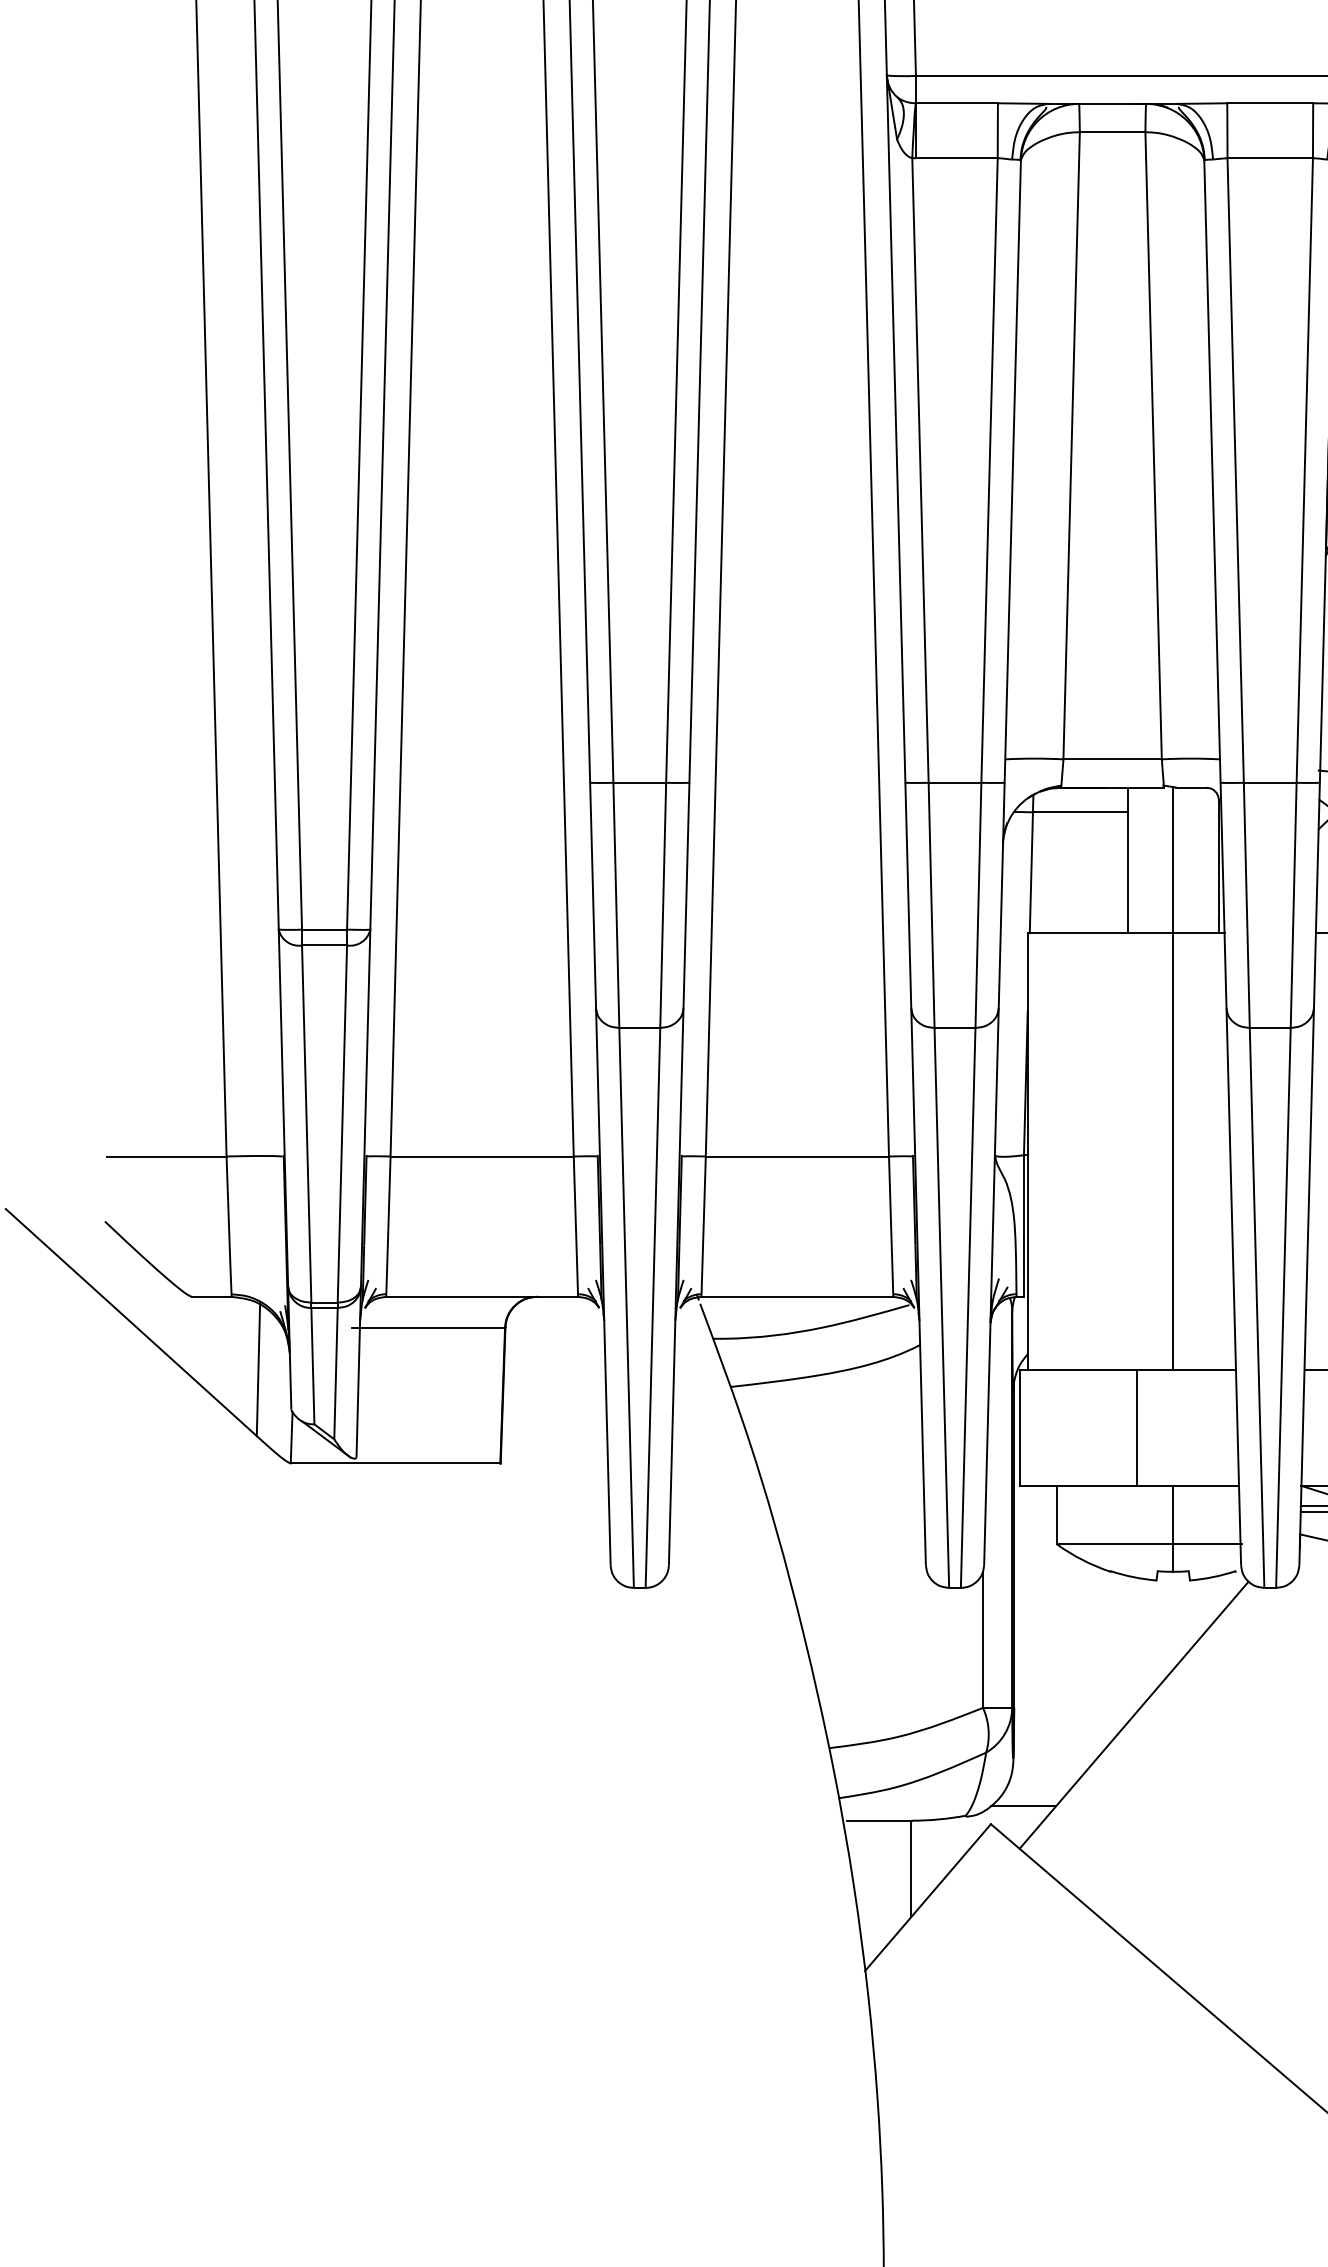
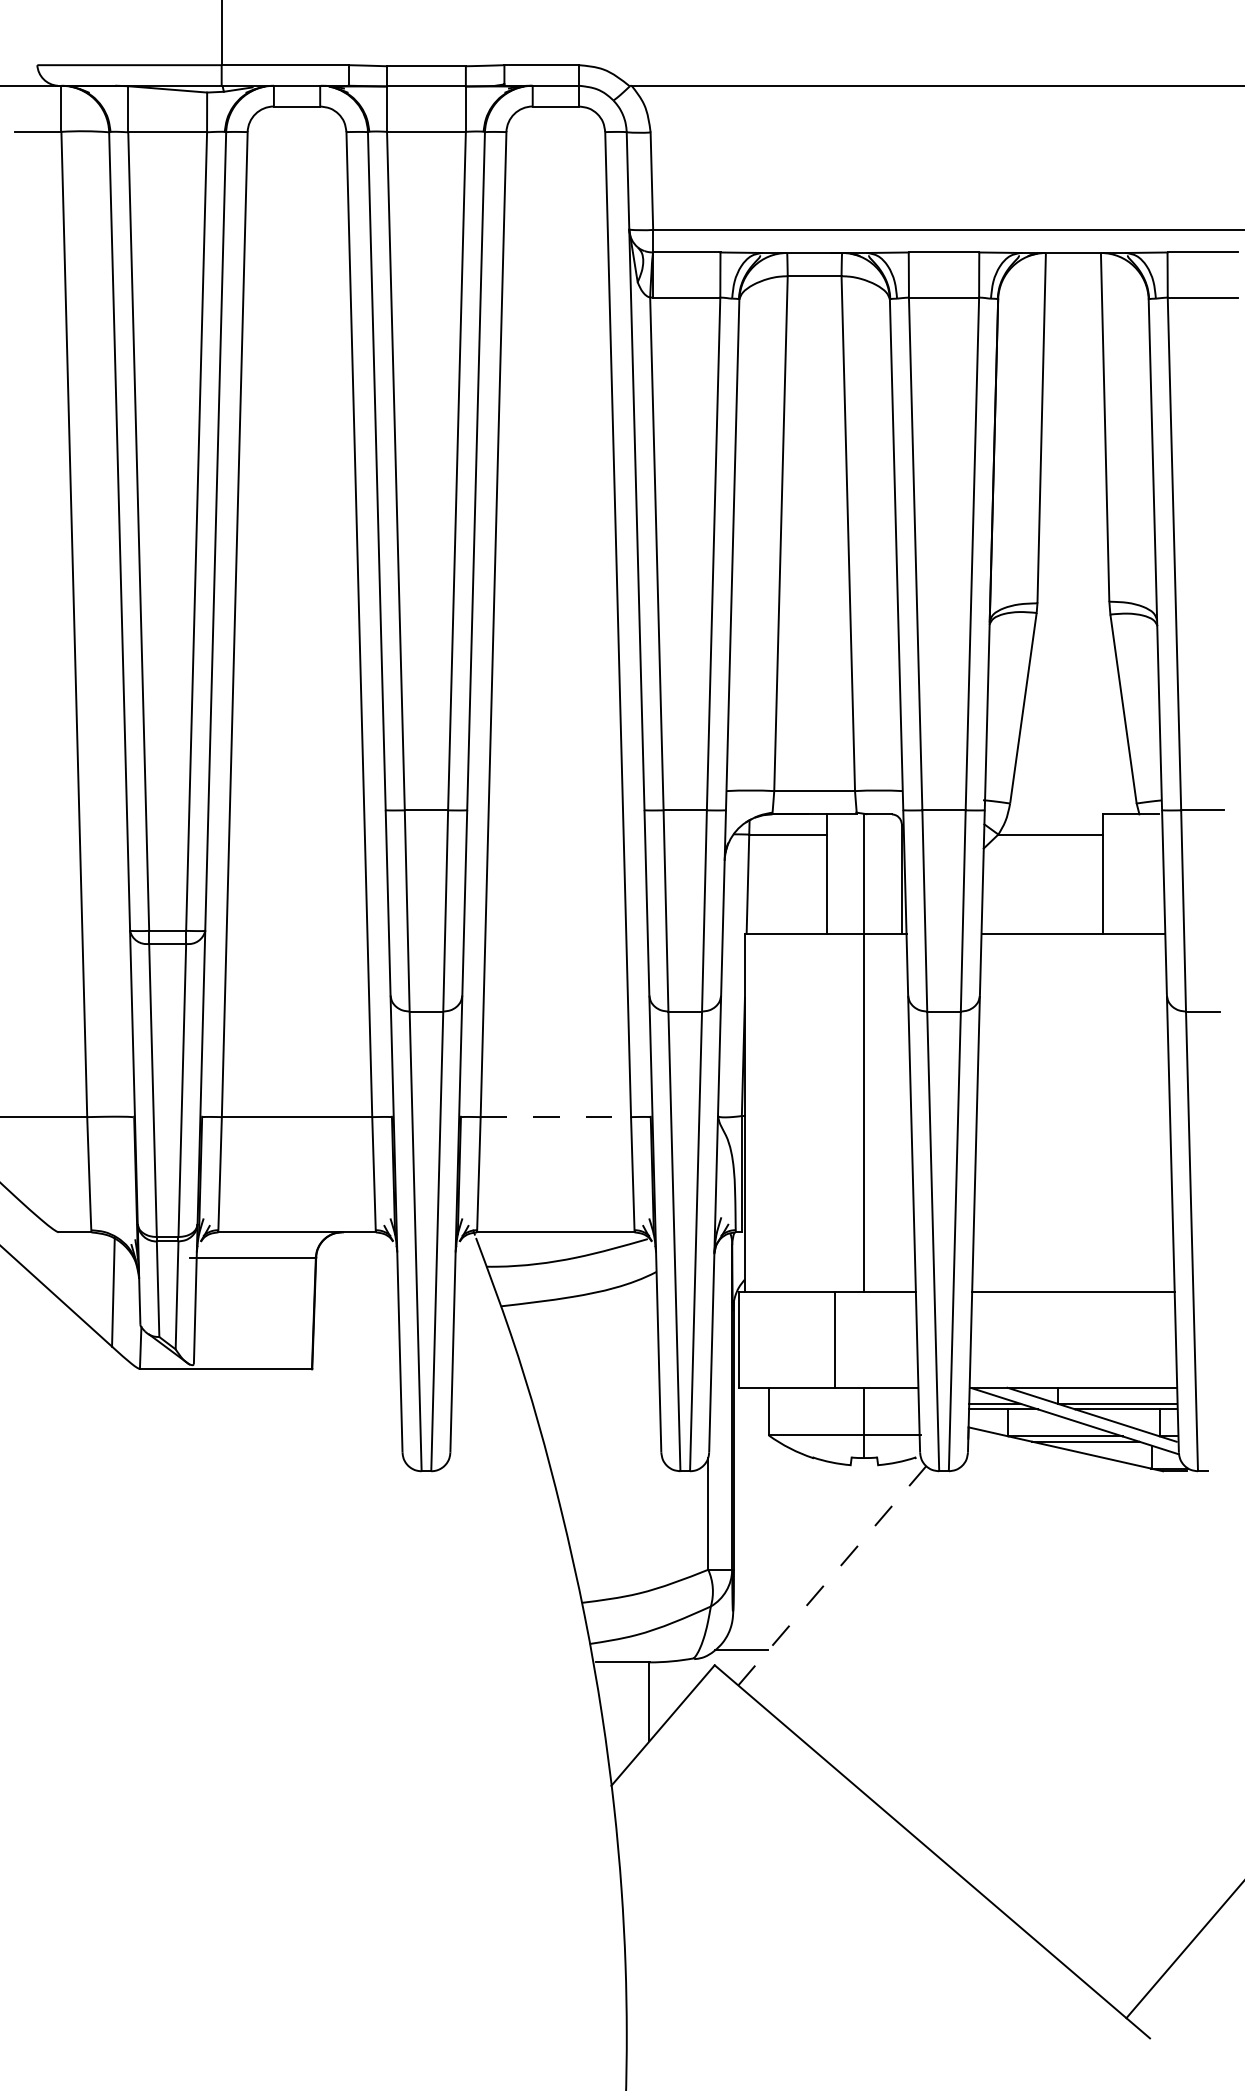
line: (798, 1156) -> (556, 1117), solid -> dashed
line: (1133, 1716) -> (831, 1576), solid -> dashed

